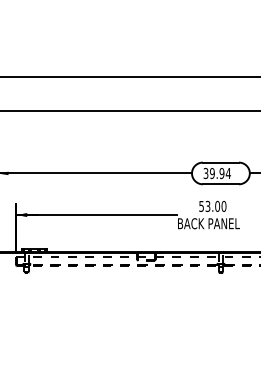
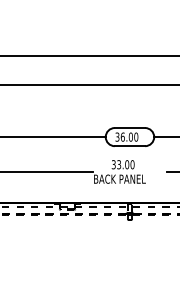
text: (220, 173) -> (129, 137), 39.94 -> 36.00
text: (201, 205) -> (113, 163), 53.00 -> 33.00

